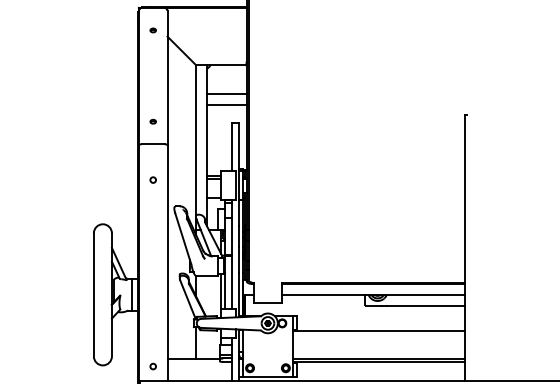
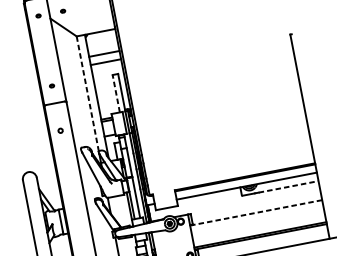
part: (184, 30) -> (62, 11), added
line: (196, 140) -> (87, 94), solid -> dashed
line: (232, 146) -> (116, 93), solid -> dashed
line: (426, 305) -> (288, 186), solid -> dashed
line: (379, 330) -> (256, 212), solid -> dashed

